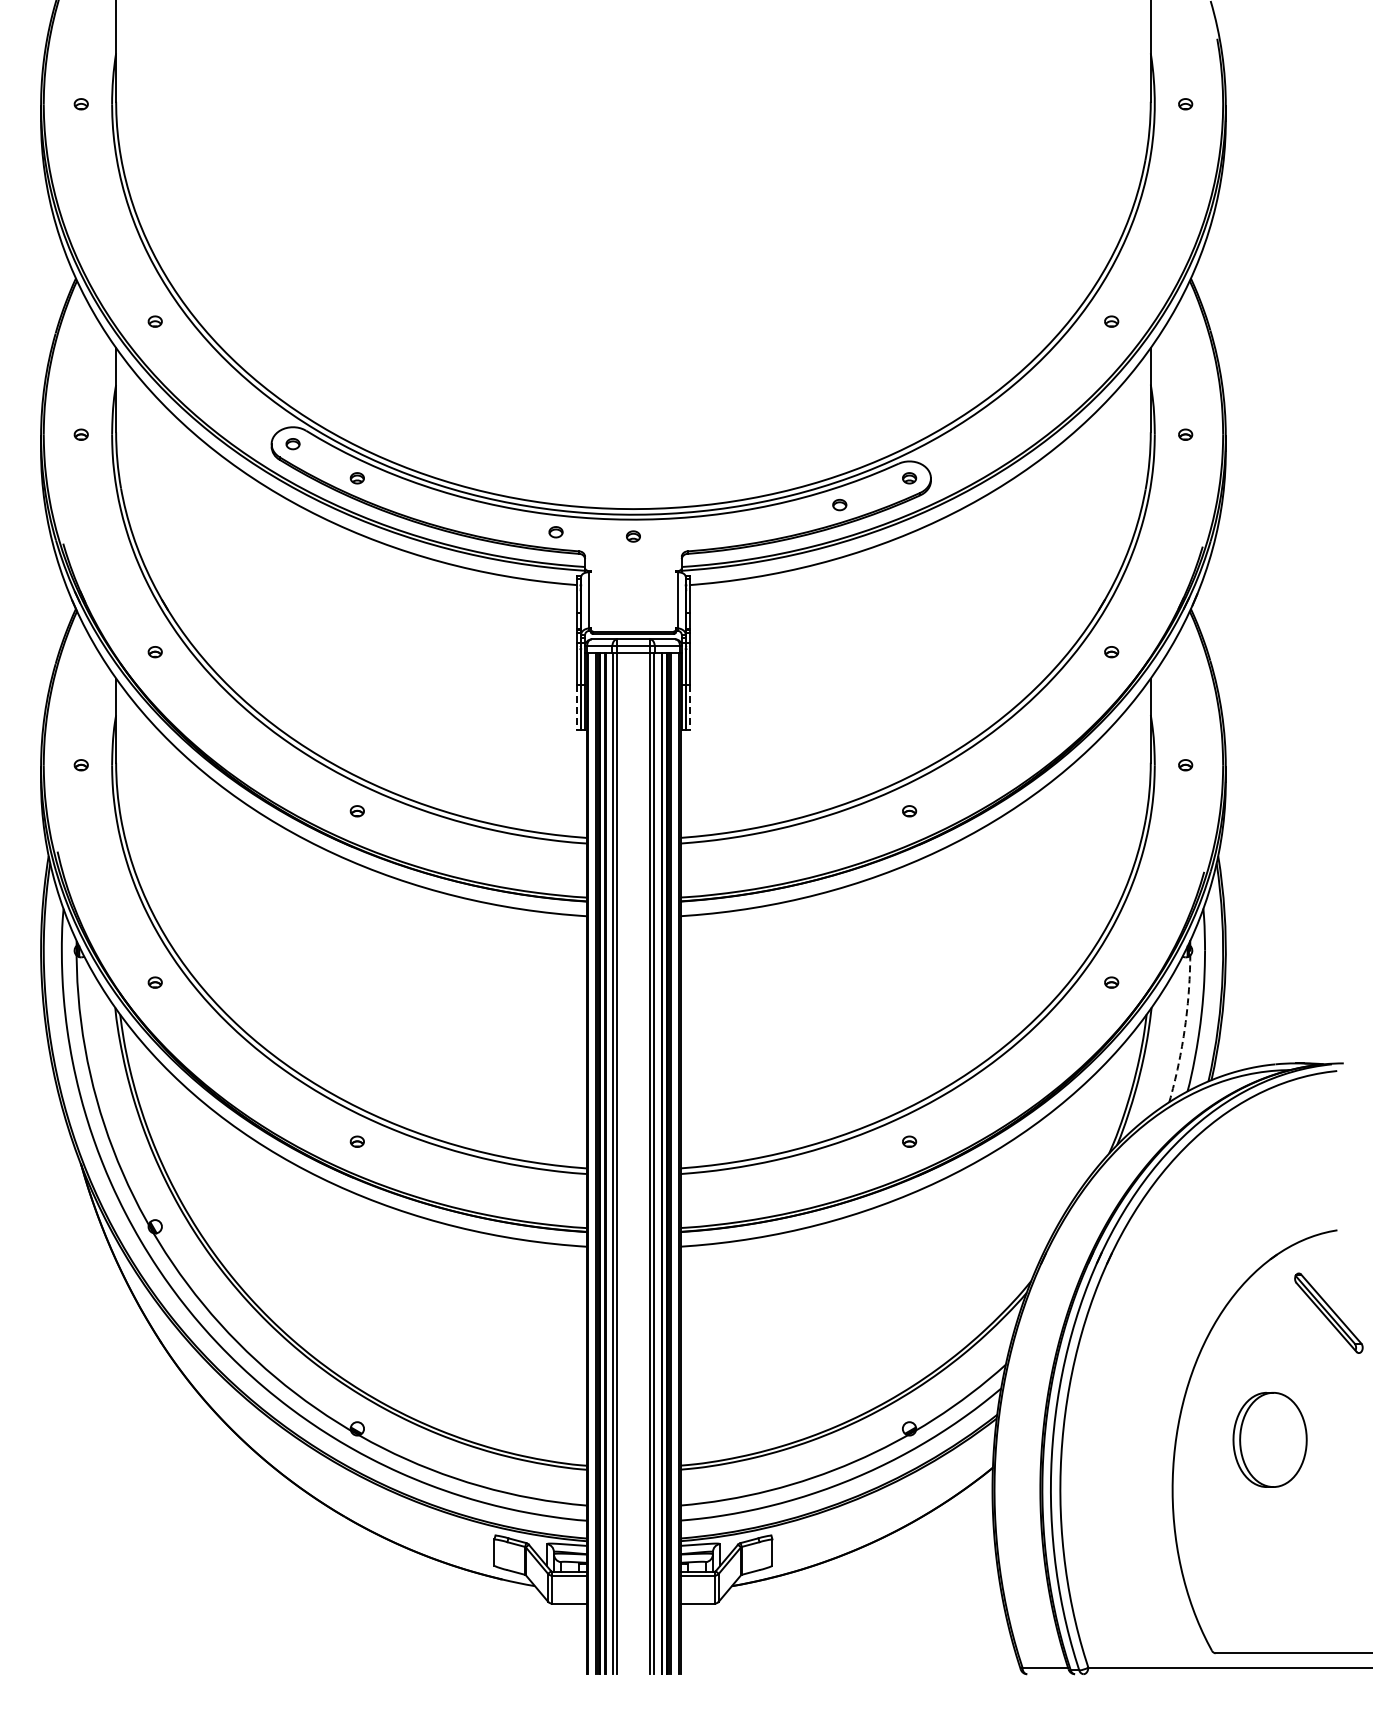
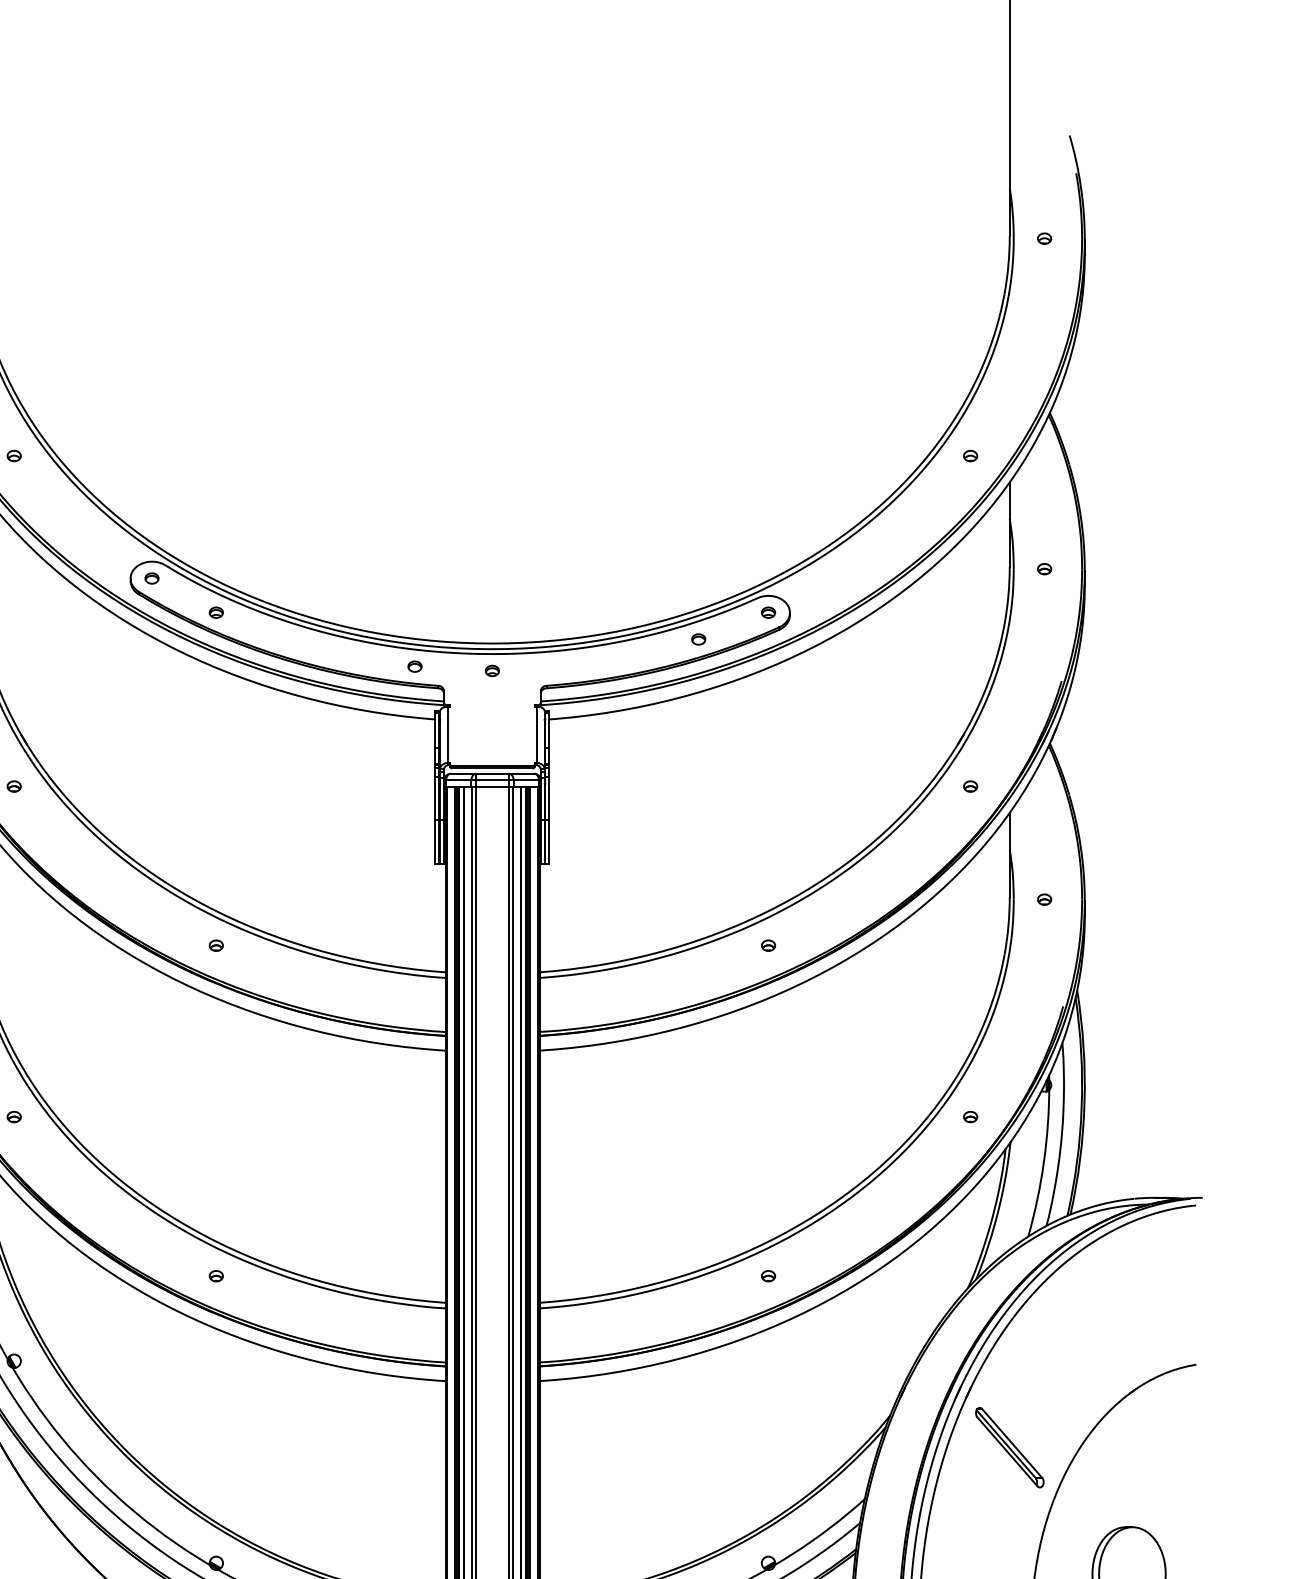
line: (576, 708) -> (435, 842), dashed -> solid
line: (690, 708) -> (549, 842), dashed -> solid
arc: (1185, 1027) -> (1044, 1161), dashed -> solid
part: (1328, 1312) -> (1009, 1446), moved

